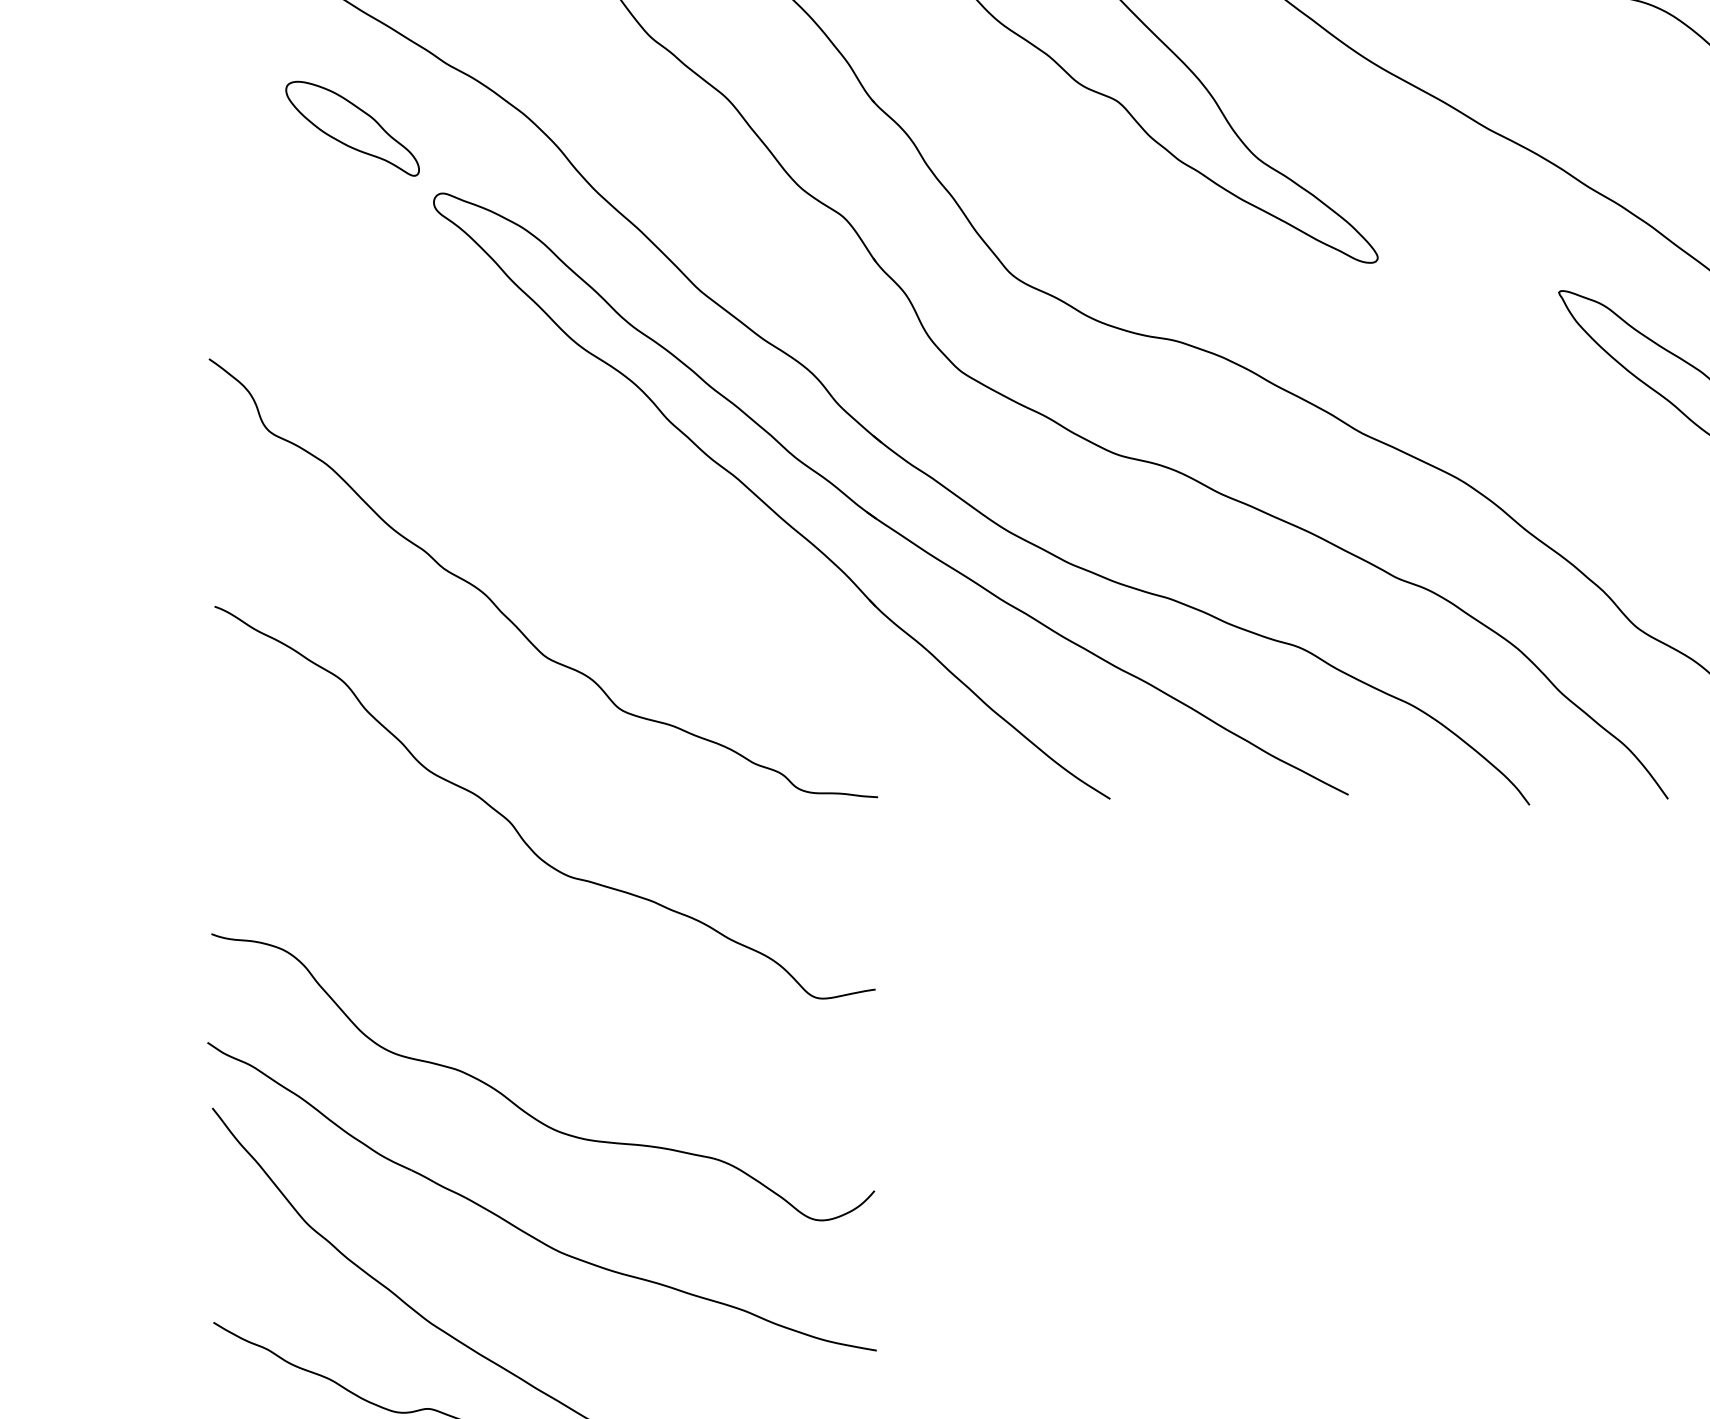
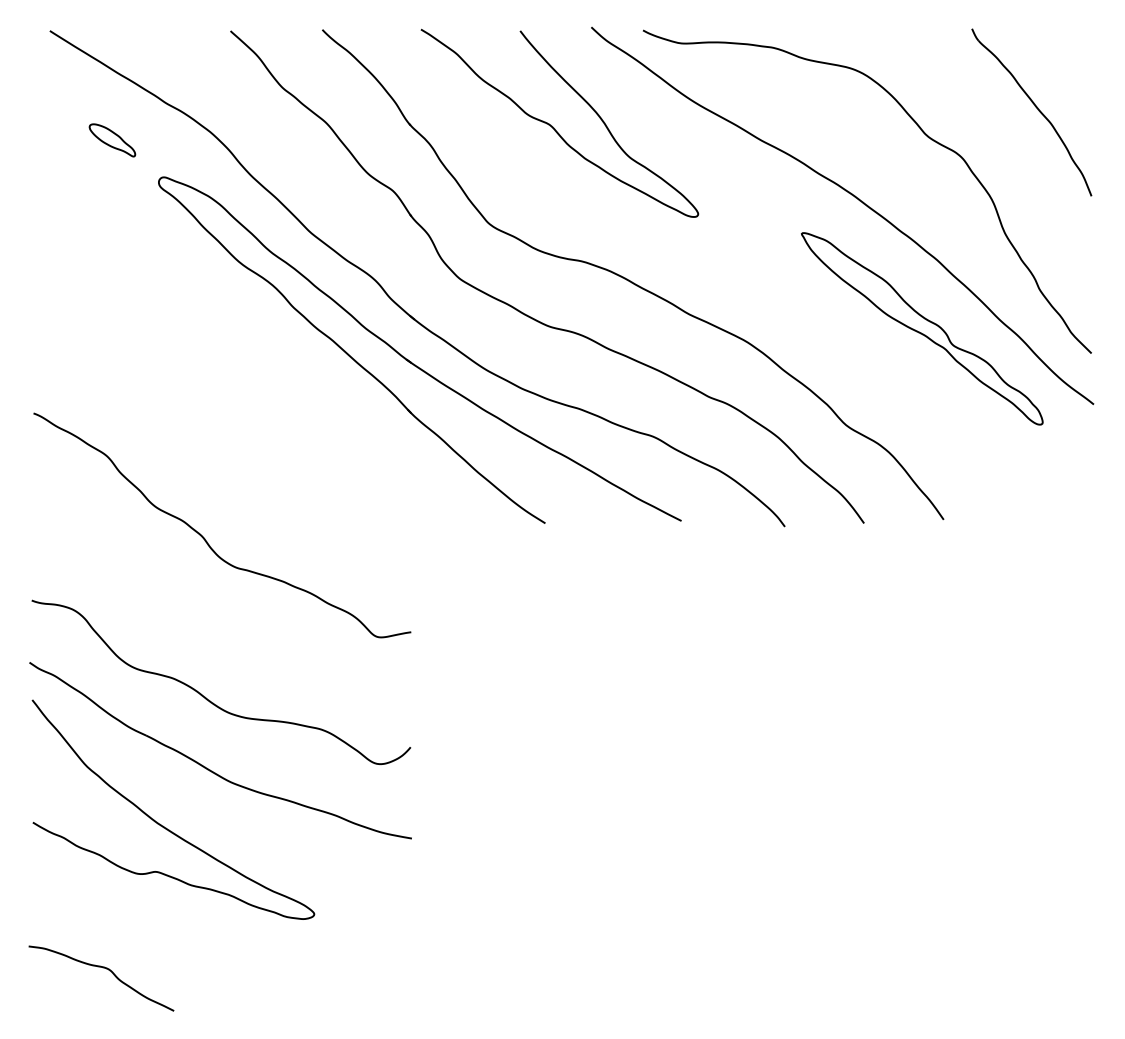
part: (352, 129) -> (112, 140), size x0.6
curve: (499, 606) -> (196, 413), removed

